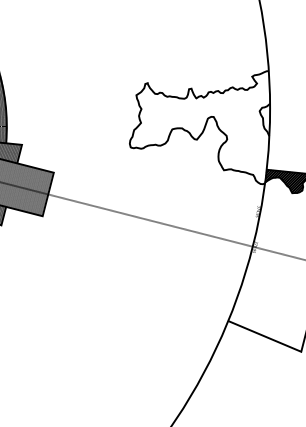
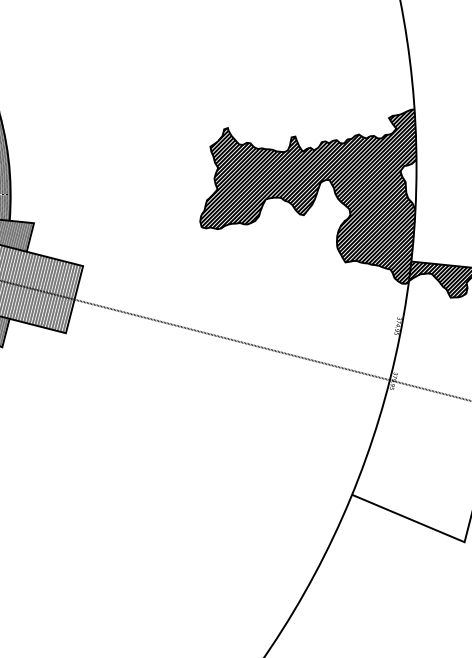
hatch: (199, 127) -> (307, 196), added

